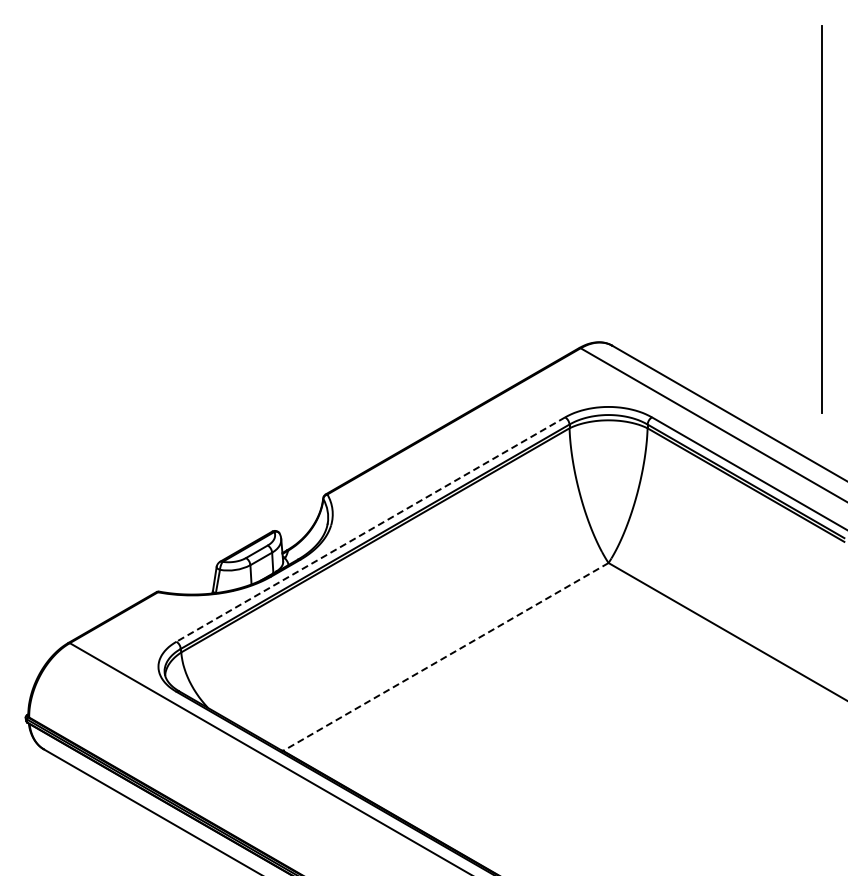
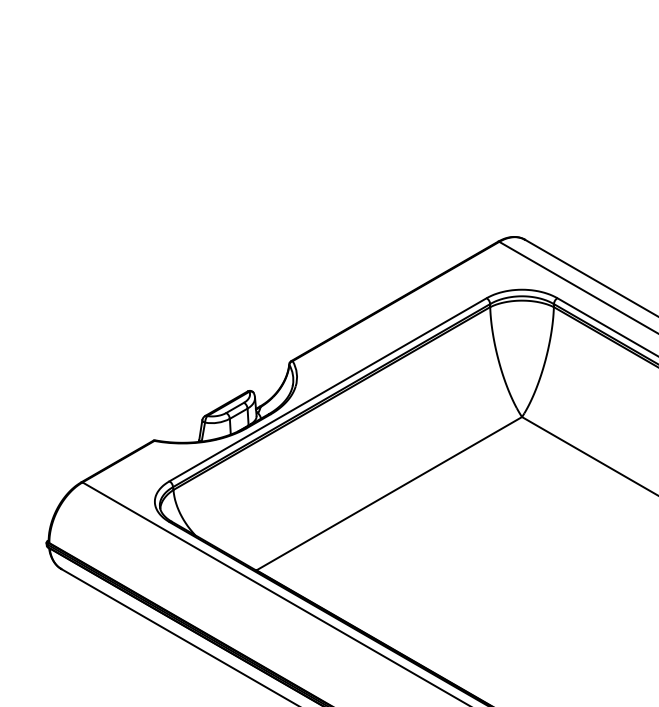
line: (370, 529) -> (327, 389), dashed -> solid
line: (445, 656) -> (389, 493), dashed -> solid

